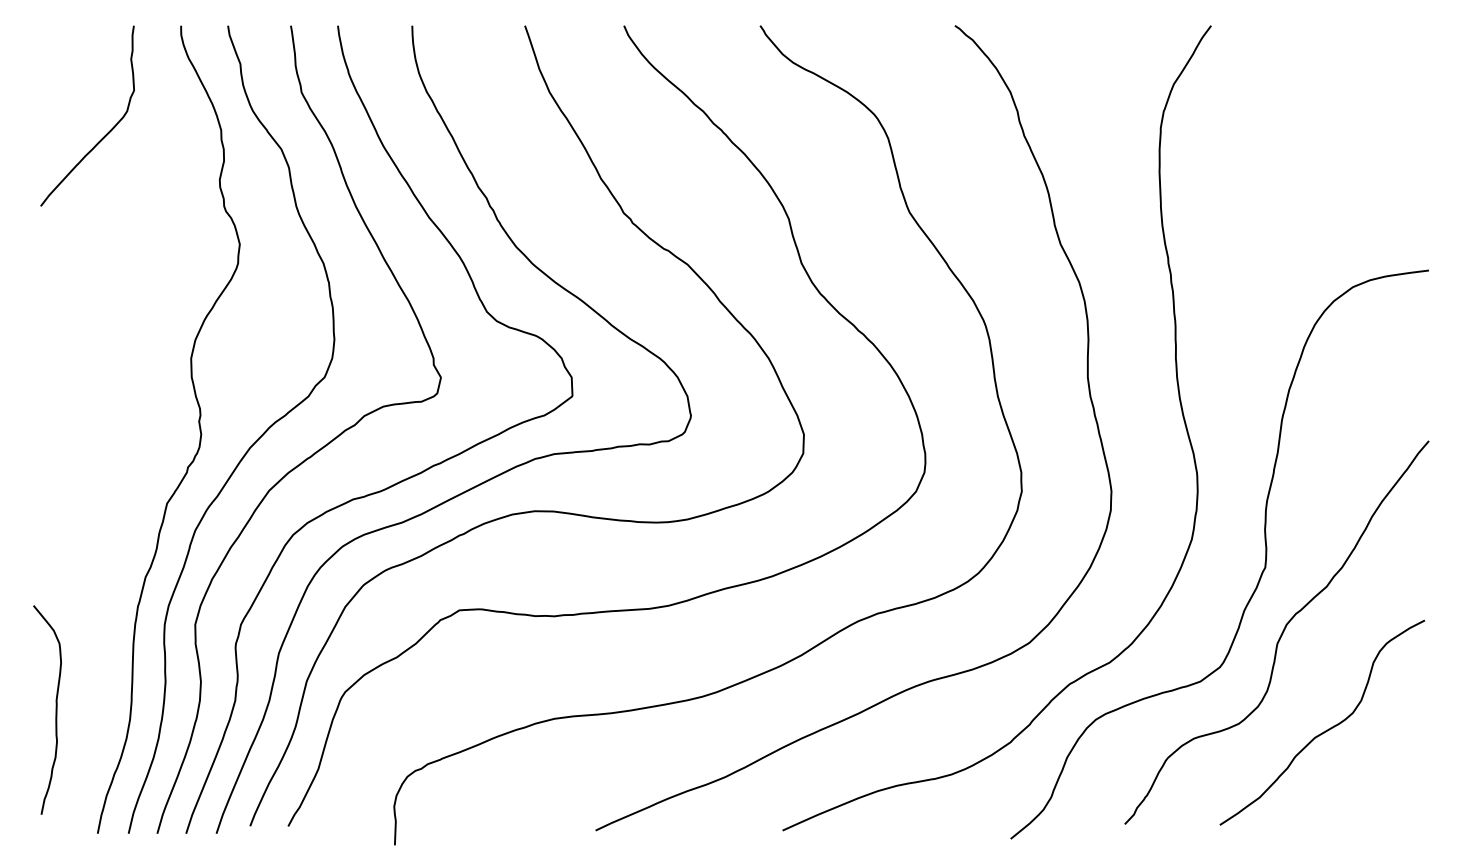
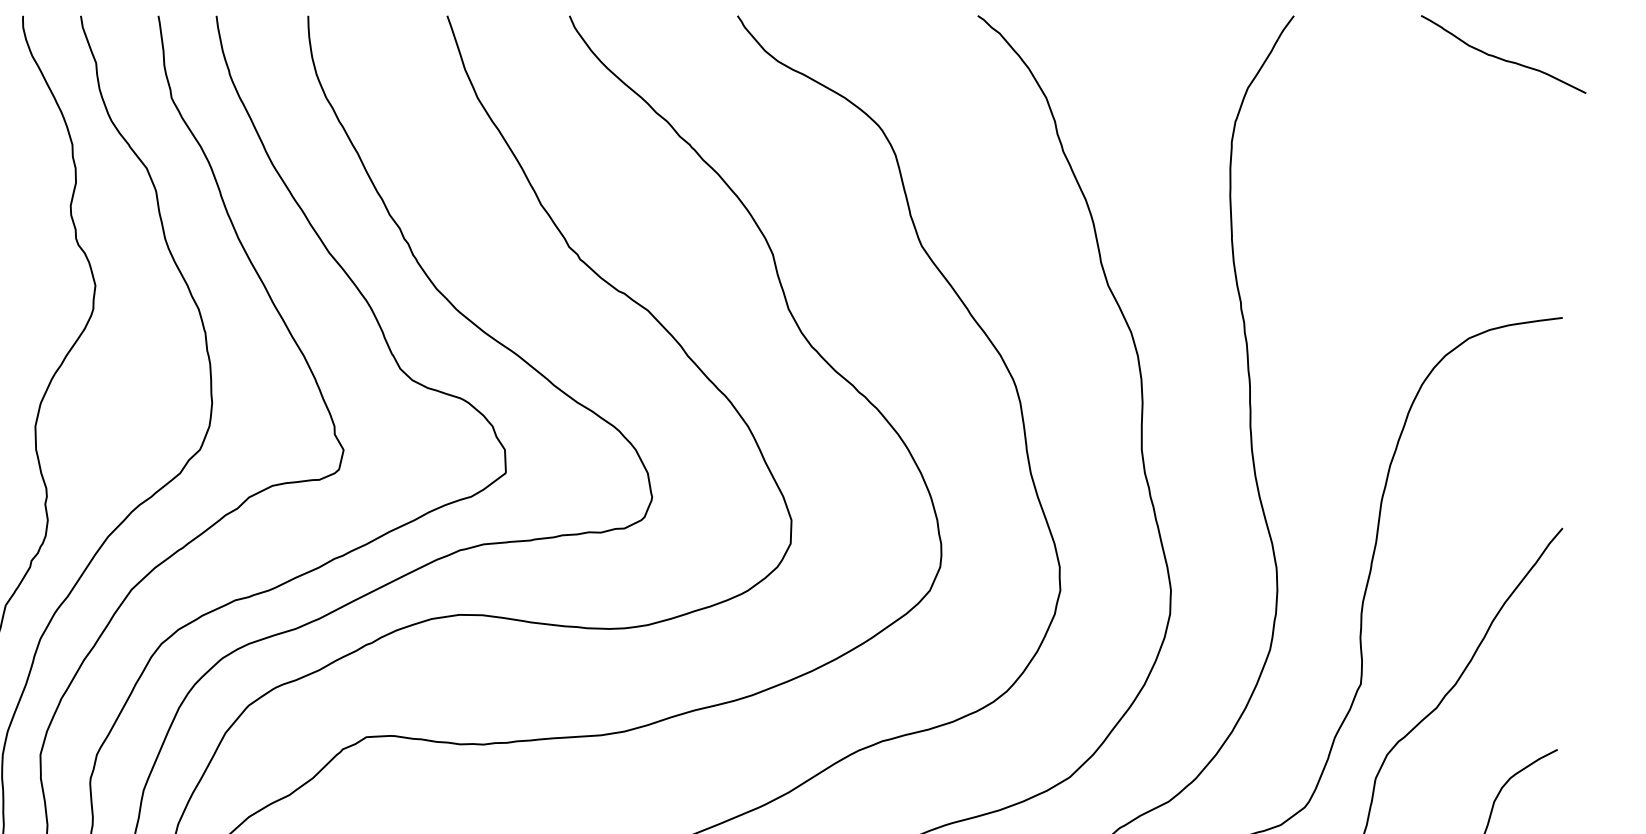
curve: (1381, 60) -> (1504, 58), added

